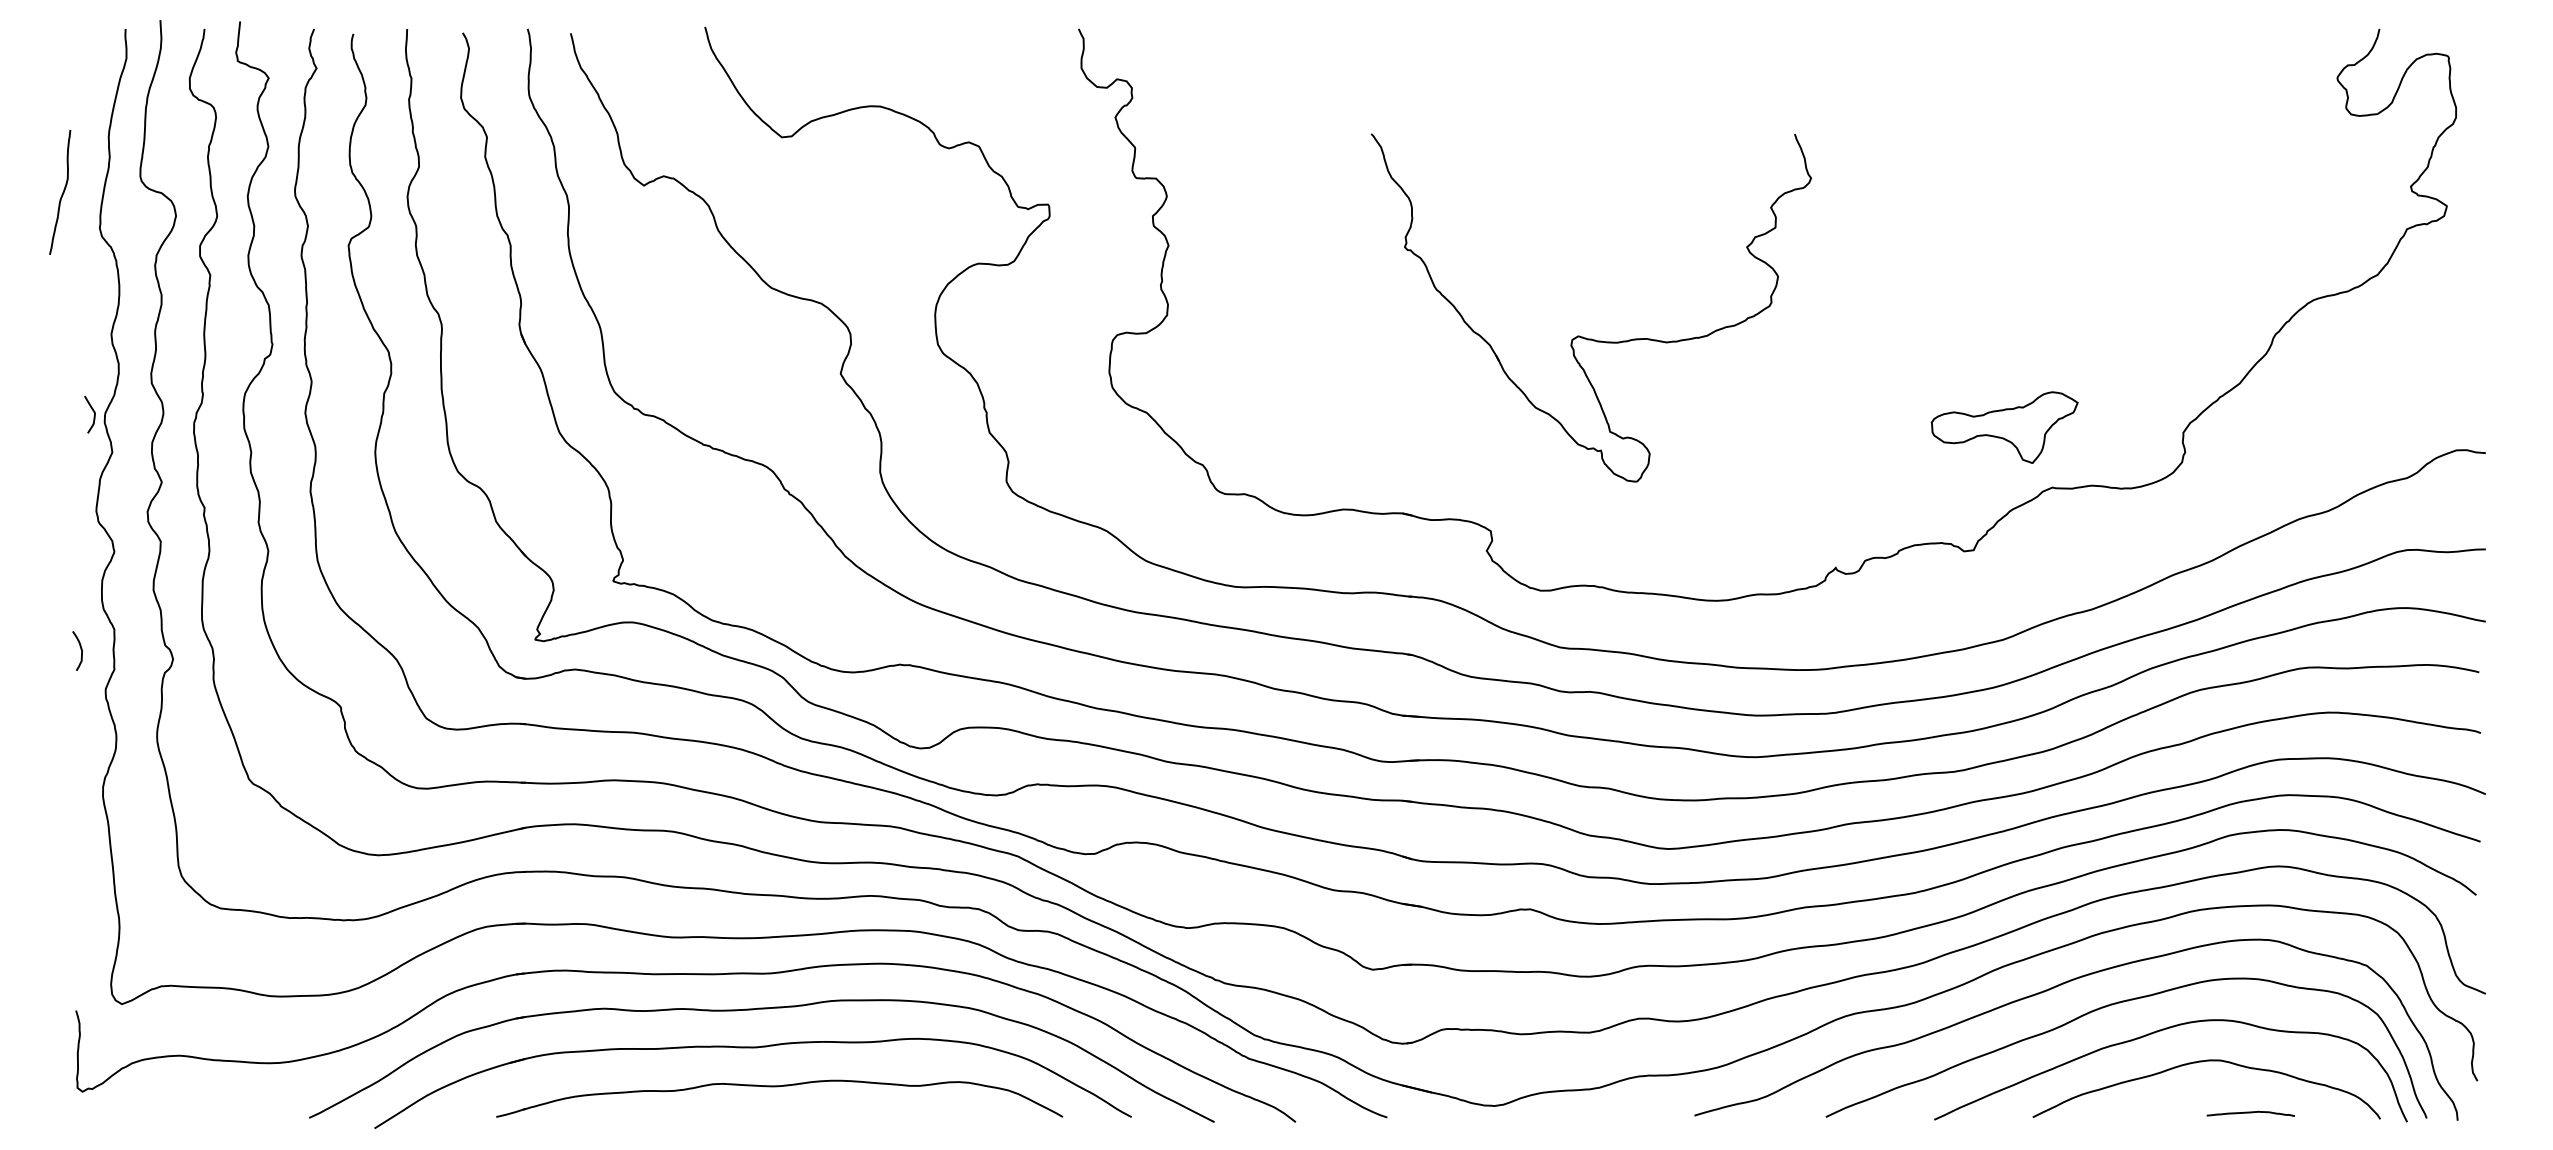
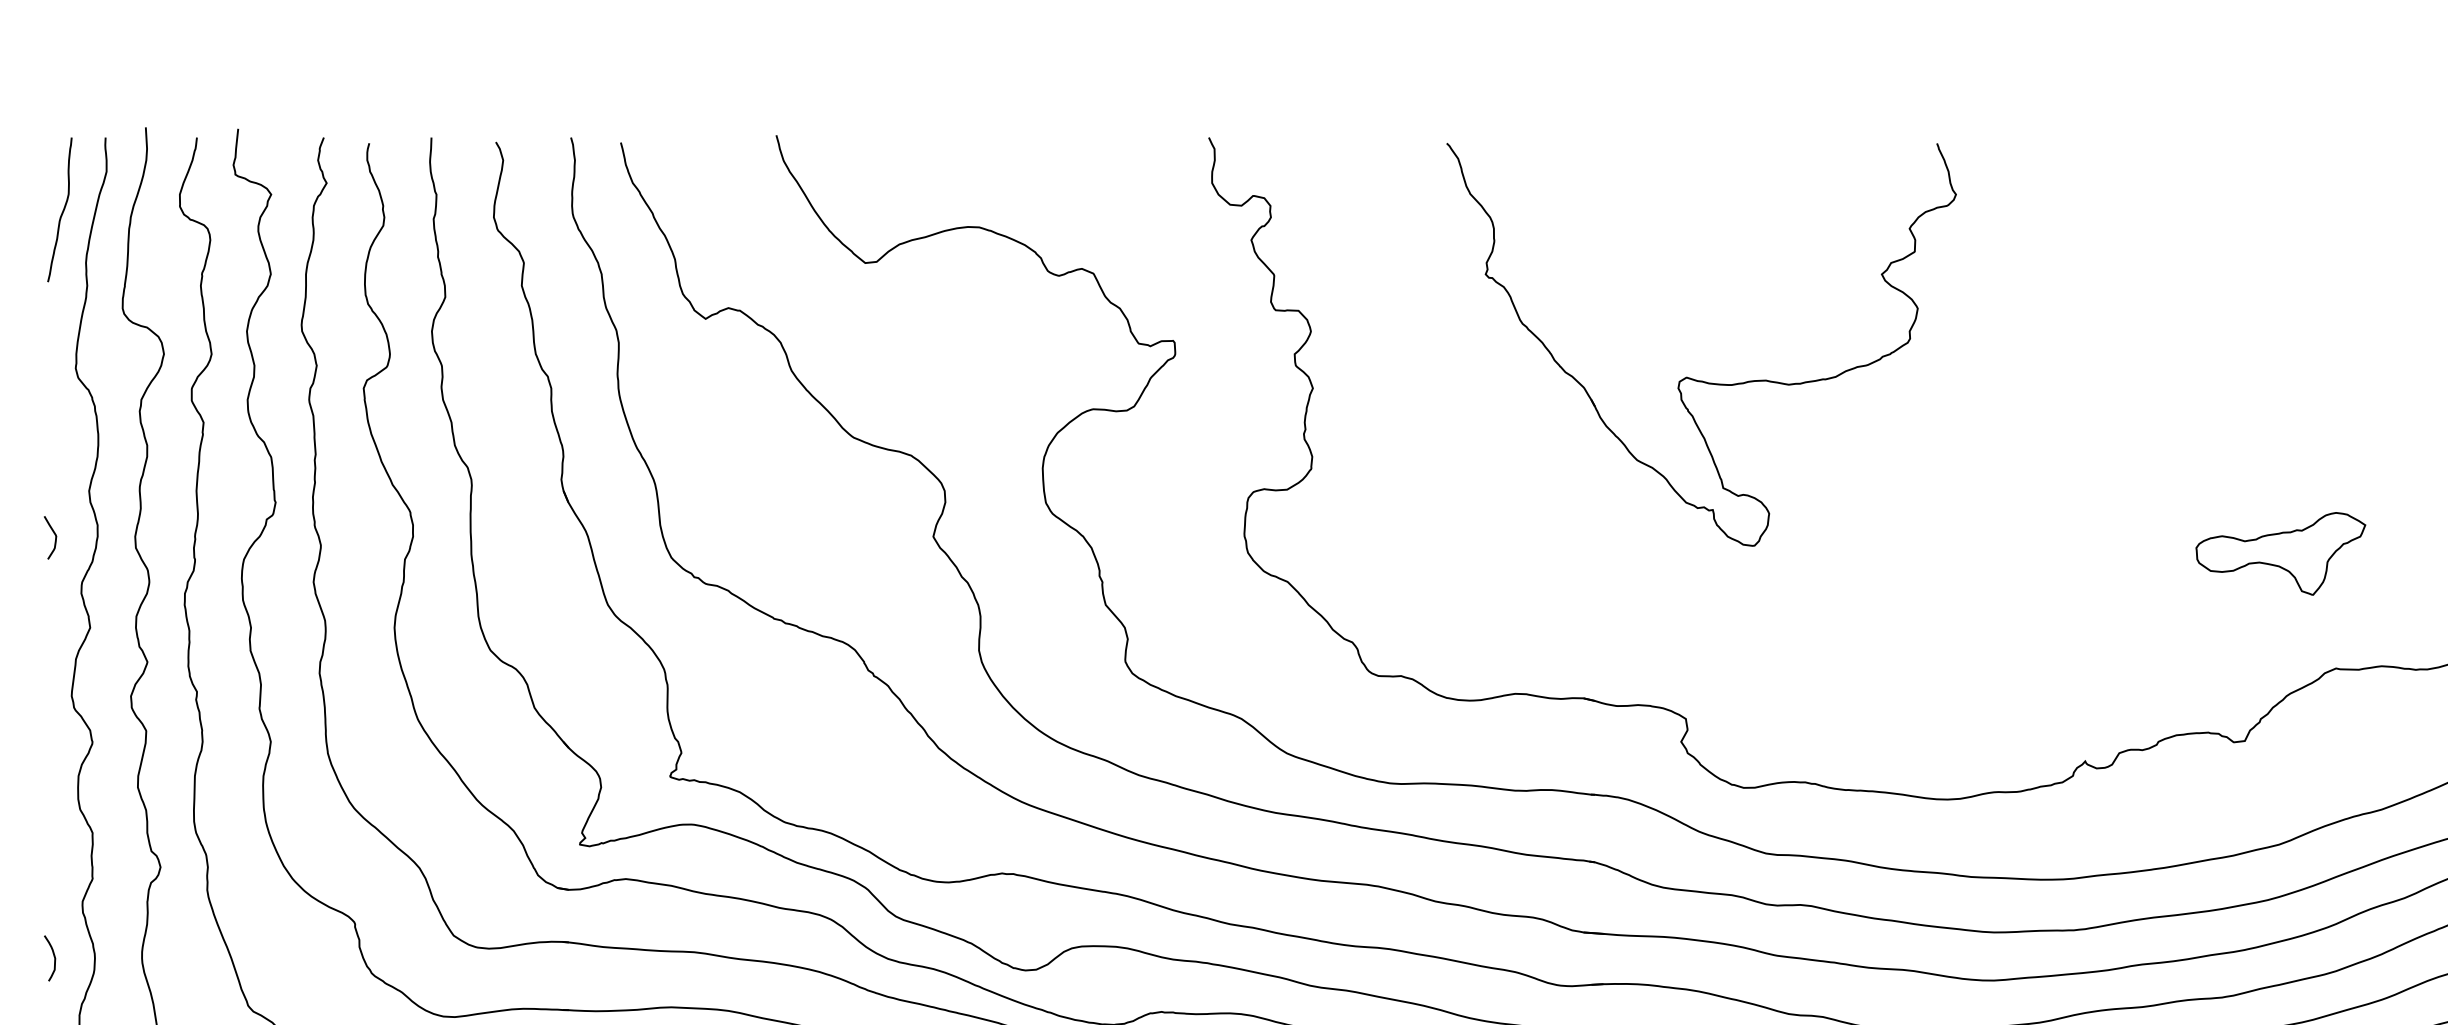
curve: (62, 192) -> (62, 209), moved
part: (1579, 335) -> (1687, 376), moved
curve: (93, 415) -> (54, 538), moved
part: (2004, 427) -> (2280, 553), moved
curve: (80, 649) -> (53, 956), moved

